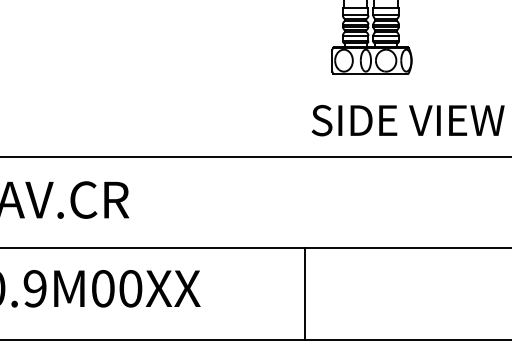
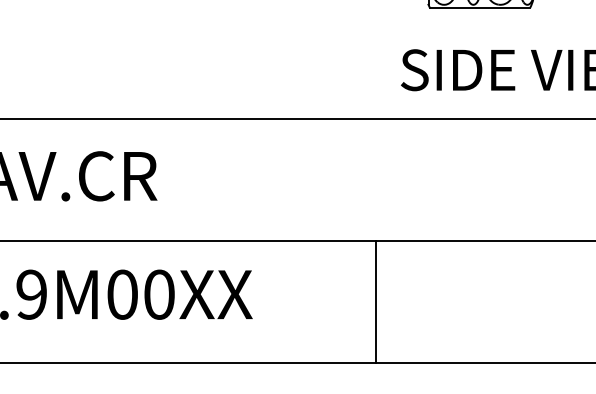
line: (305, 293) -> (376, 301), moved

